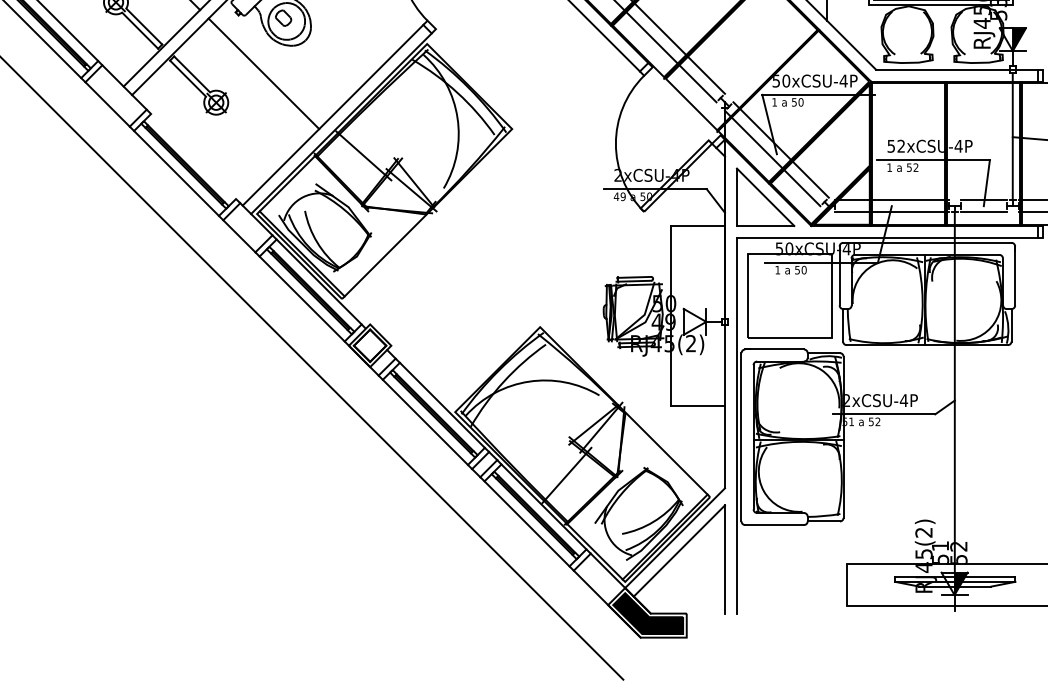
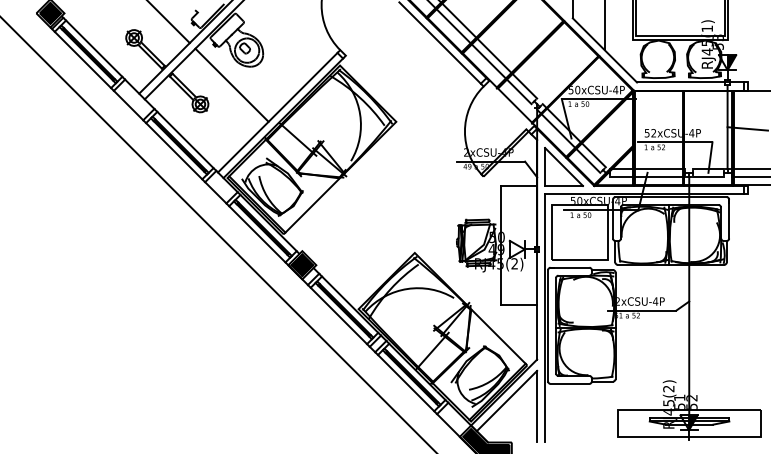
line: (193, 155) -> (185, 139), added
fill: (370, 344) -> (302, 264), added

